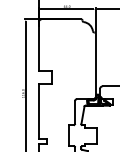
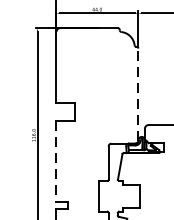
line: (95, 65) -> (138, 94), solid -> dashed
line: (38, 111) -> (55, 161), solid -> dashed

